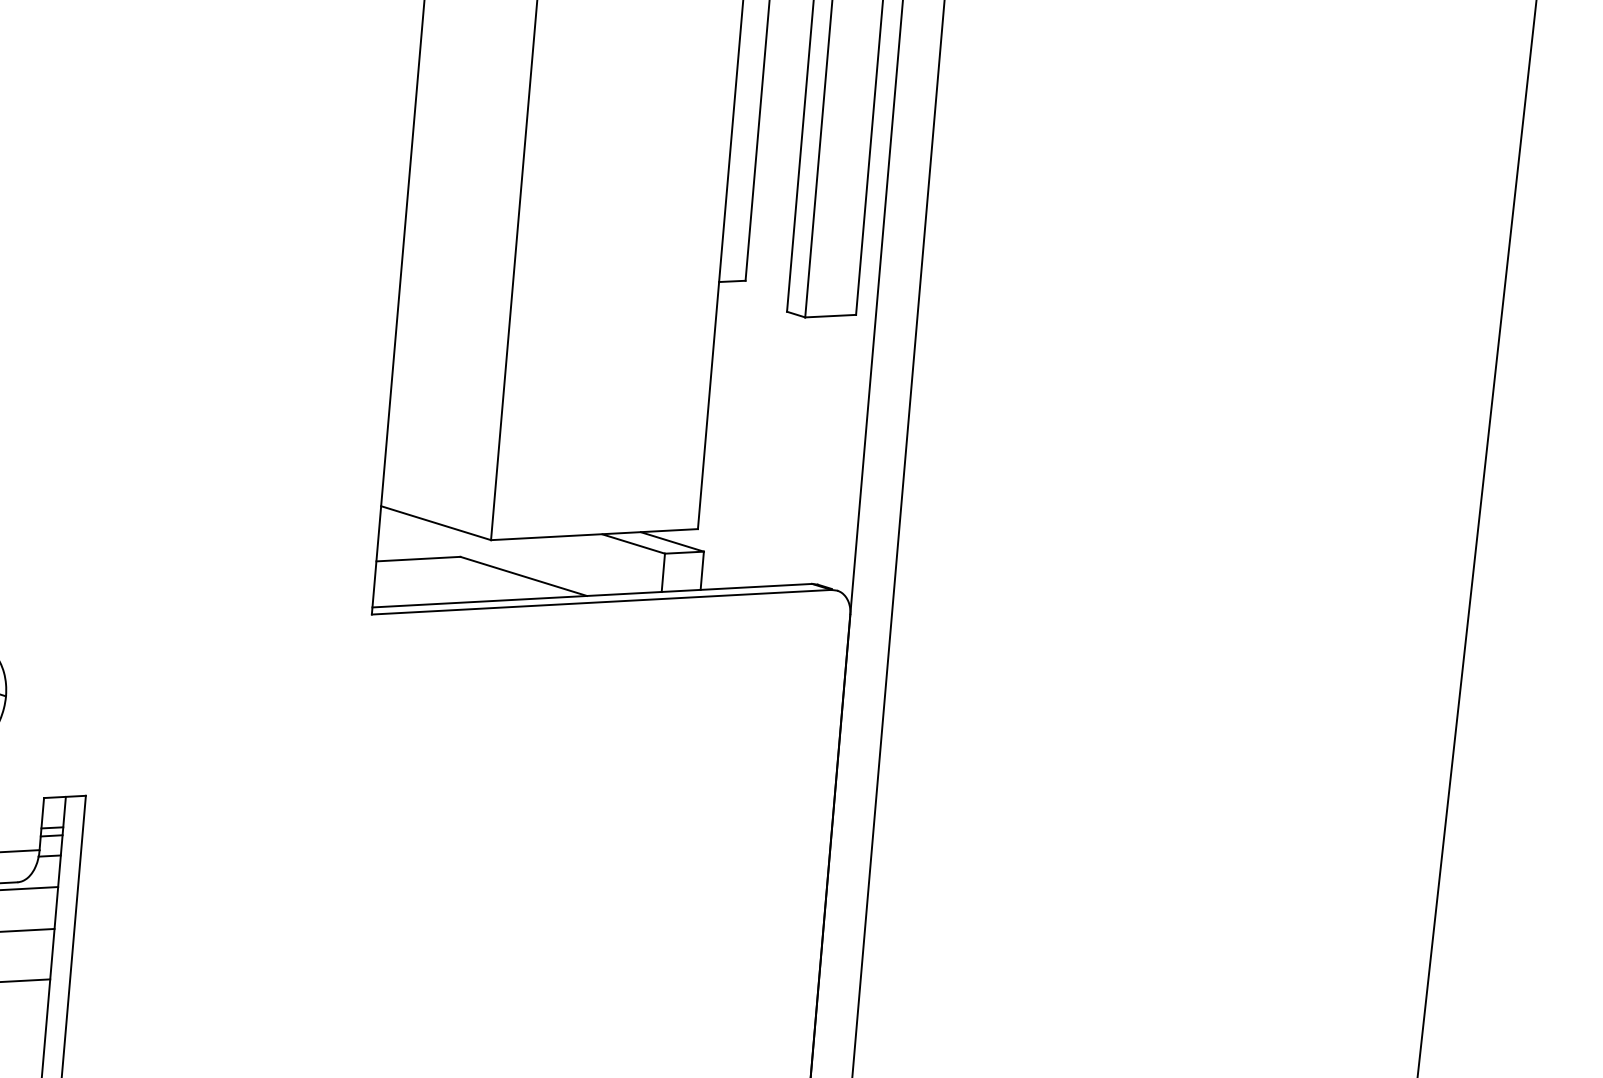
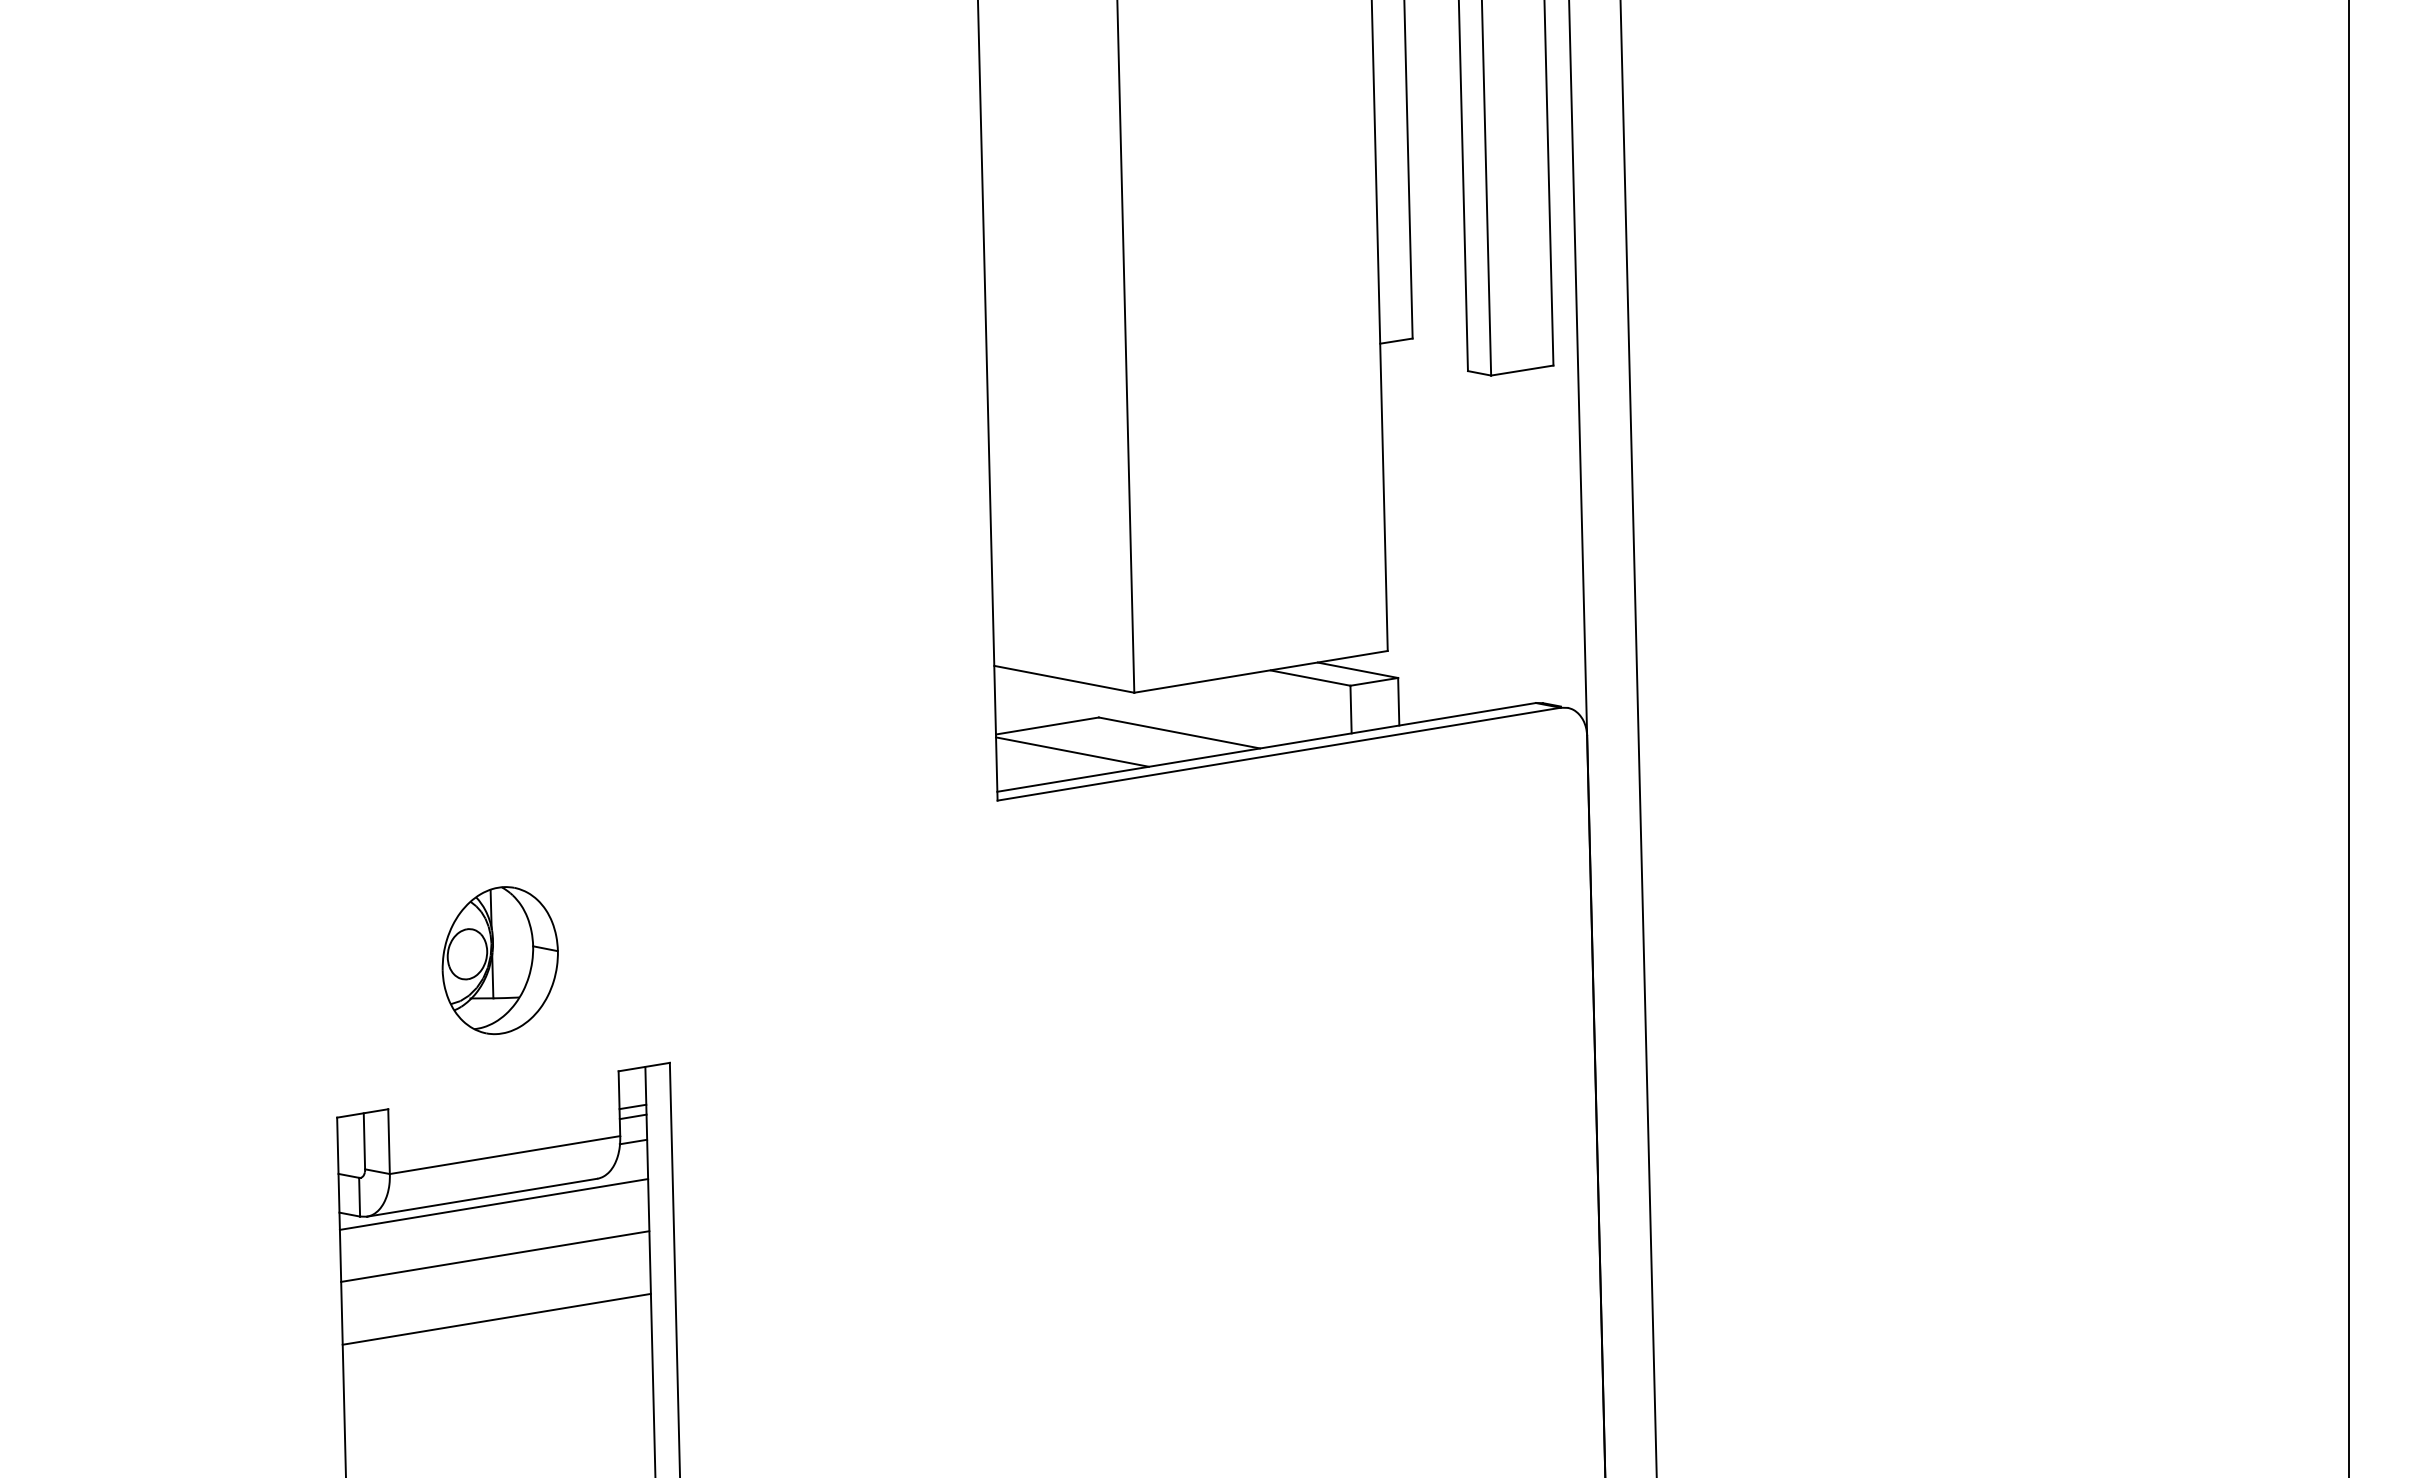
line: (436, 581) -> (1072, 751), added

